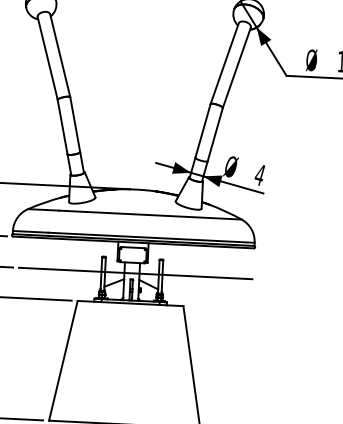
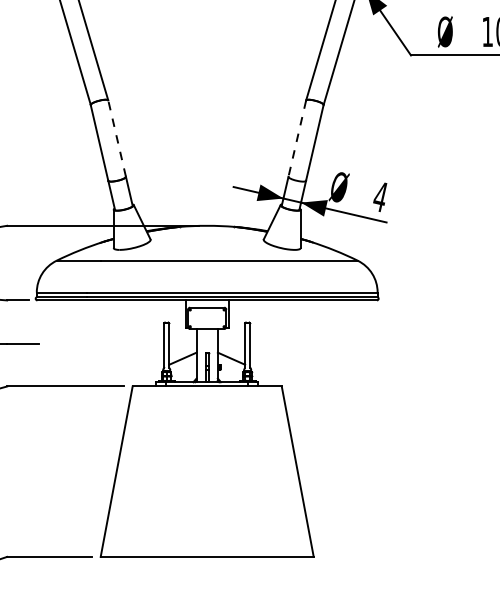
line: (75, 124) -> (117, 138), solid -> dashed
line: (203, 131) -> (297, 139), solid -> dashed
line: (135, 273) -> (211, 343), removed

